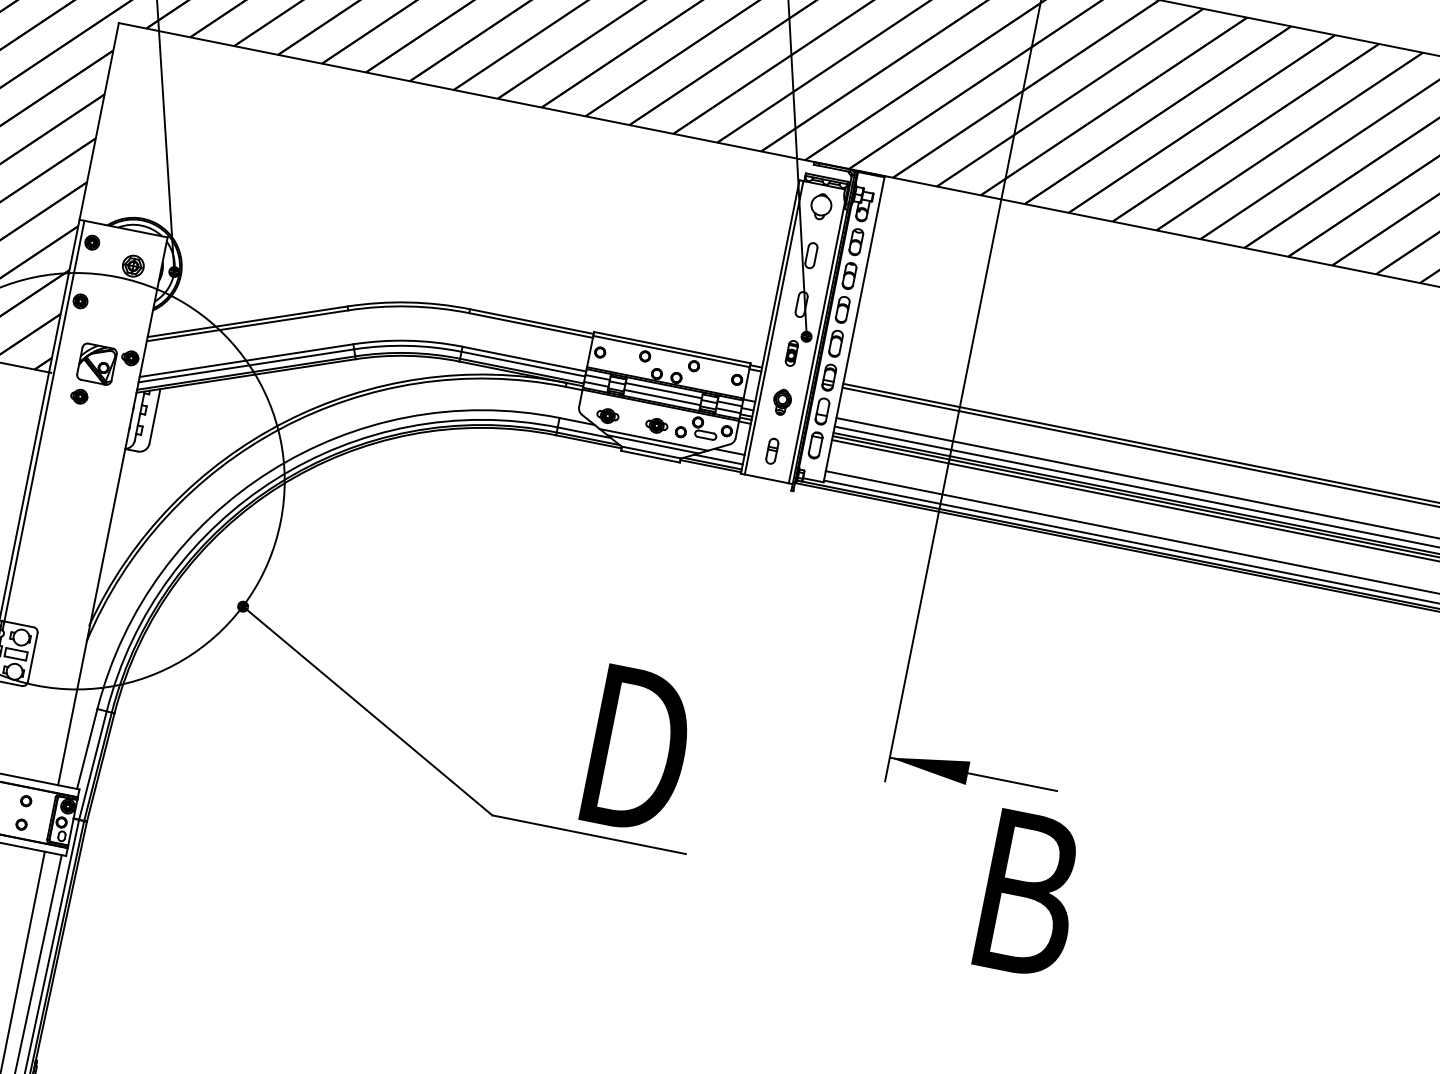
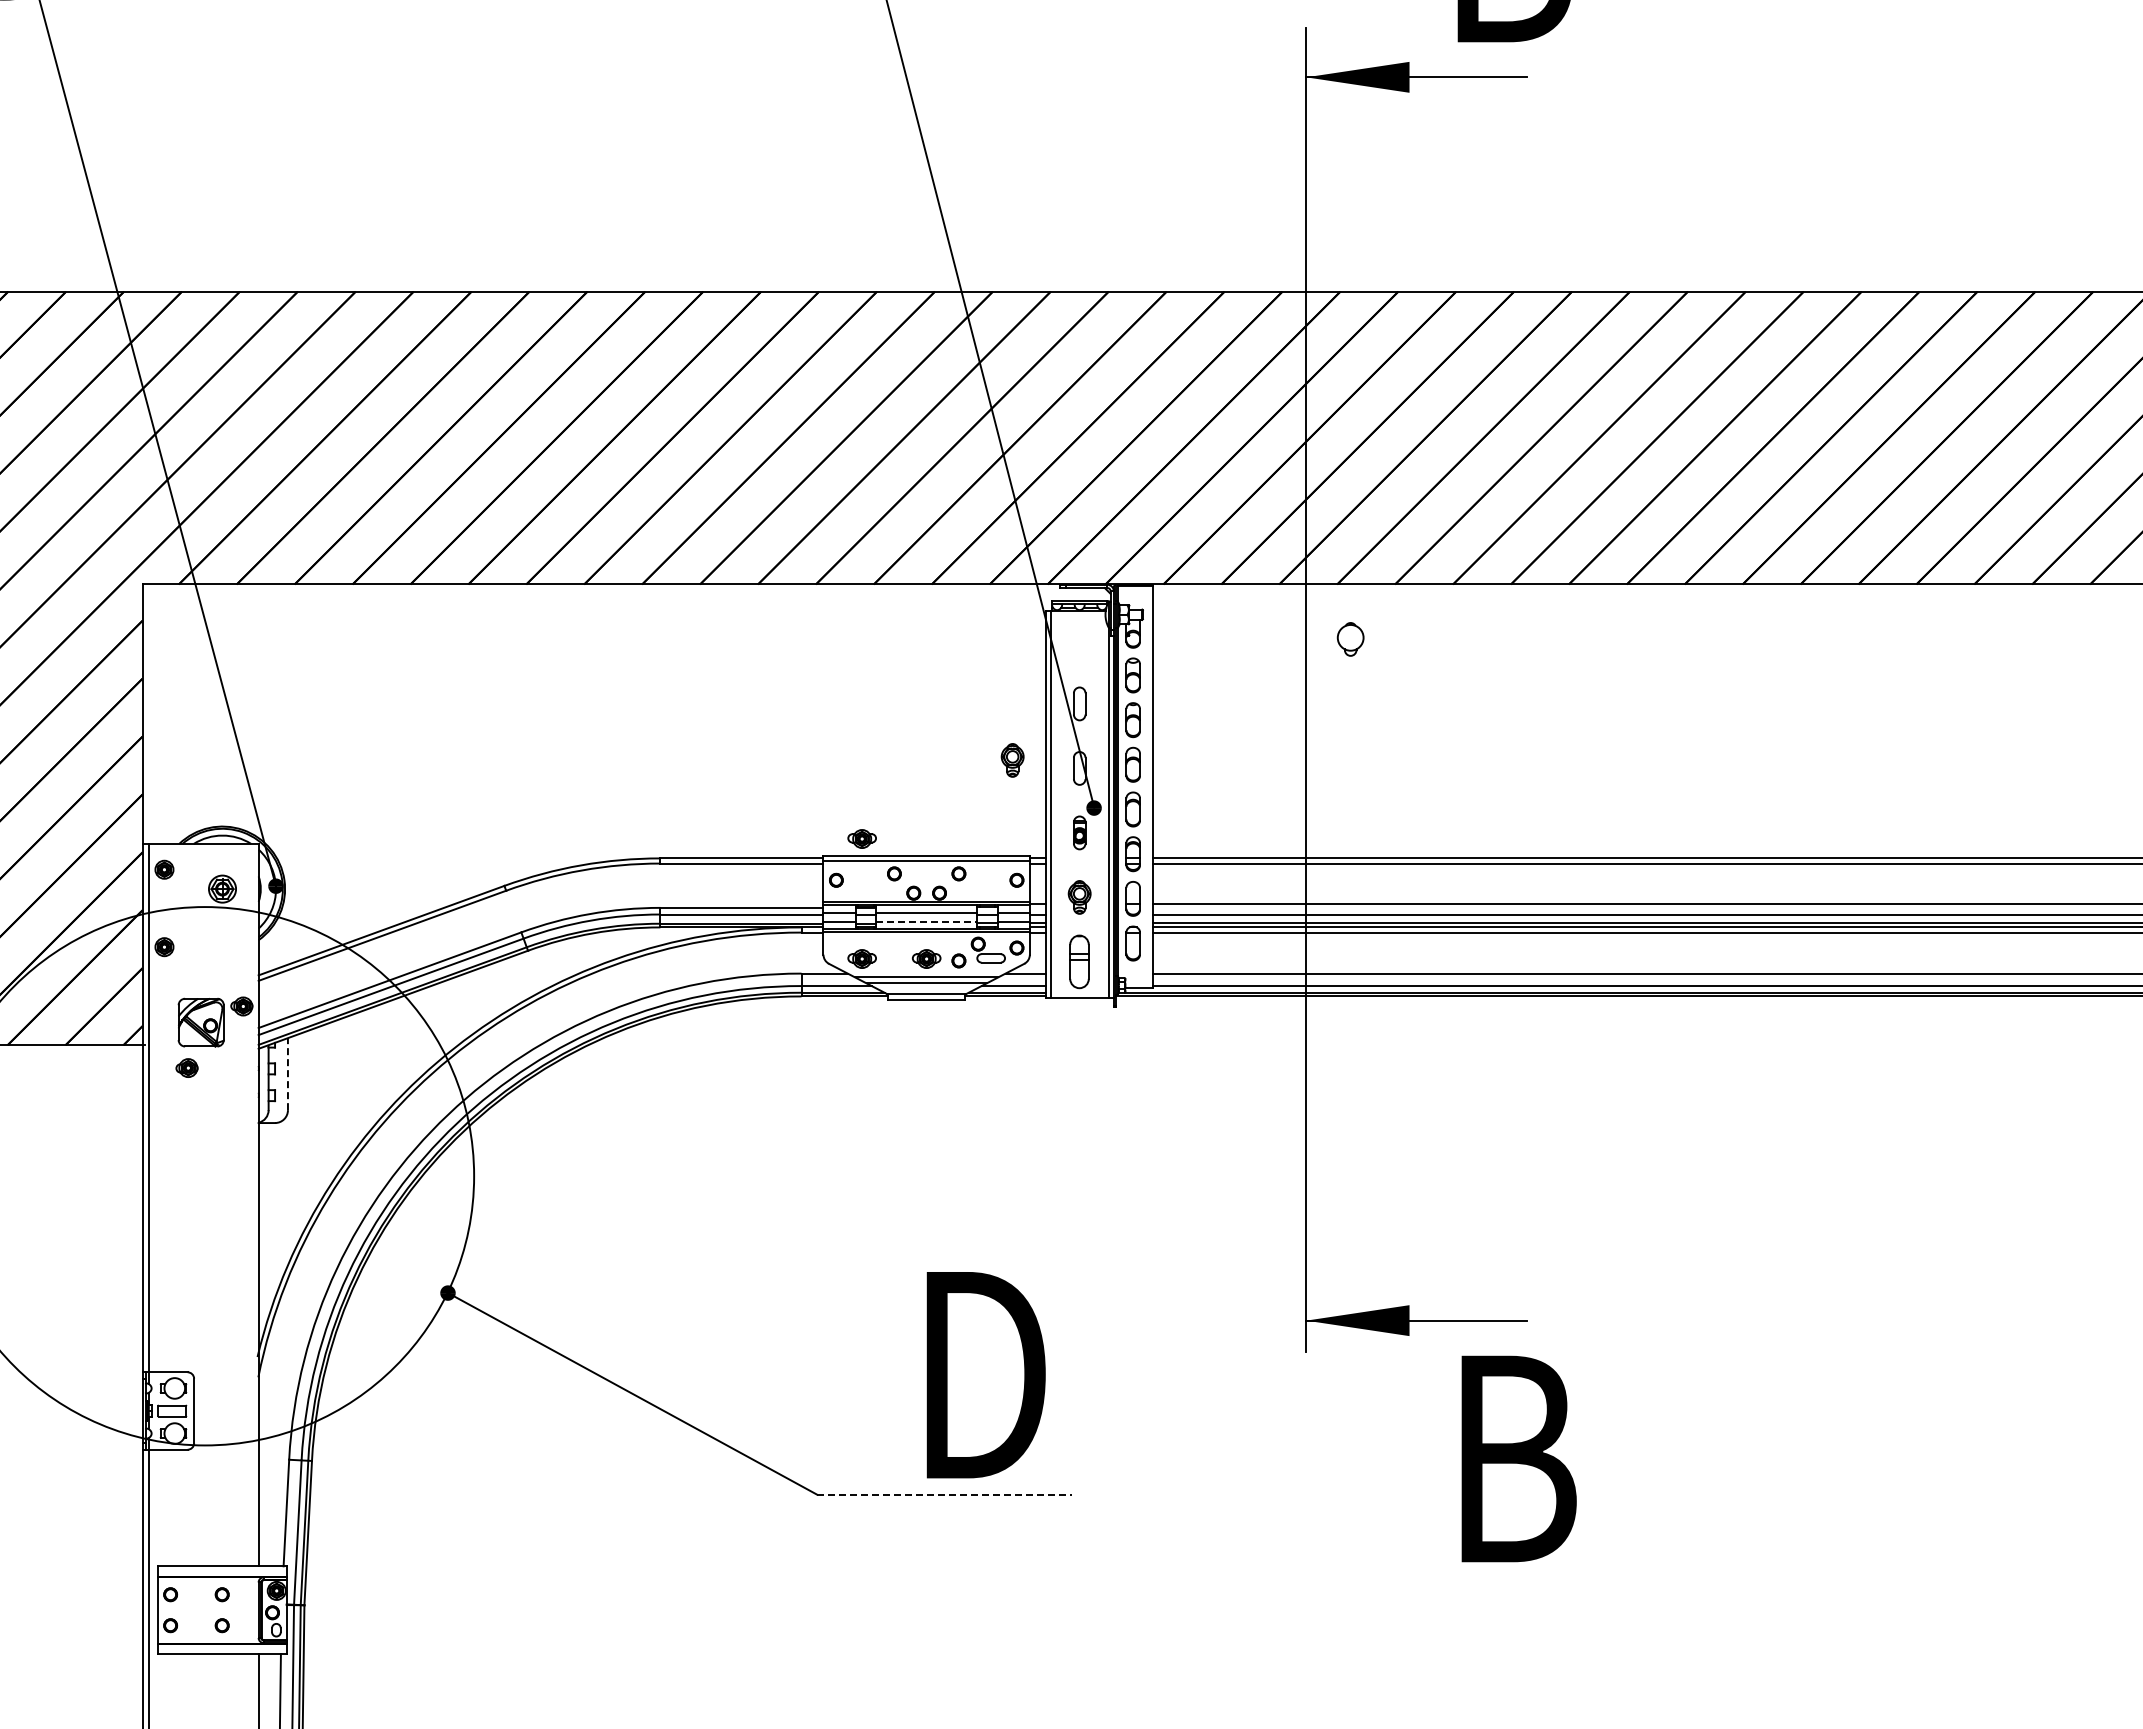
part: (821, 206) -> (1350, 639), moved
part: (751, 288) -> (1012, 760), added
part: (625, 324) -> (861, 838), added
line: (663, 397) -> (927, 921), solid -> dashed
line: (154, 416) -> (287, 1074), solid -> dashed
part: (772, 450) -> (1079, 961), size x1.6
line: (589, 834) -> (944, 1494), solid -> dashed

